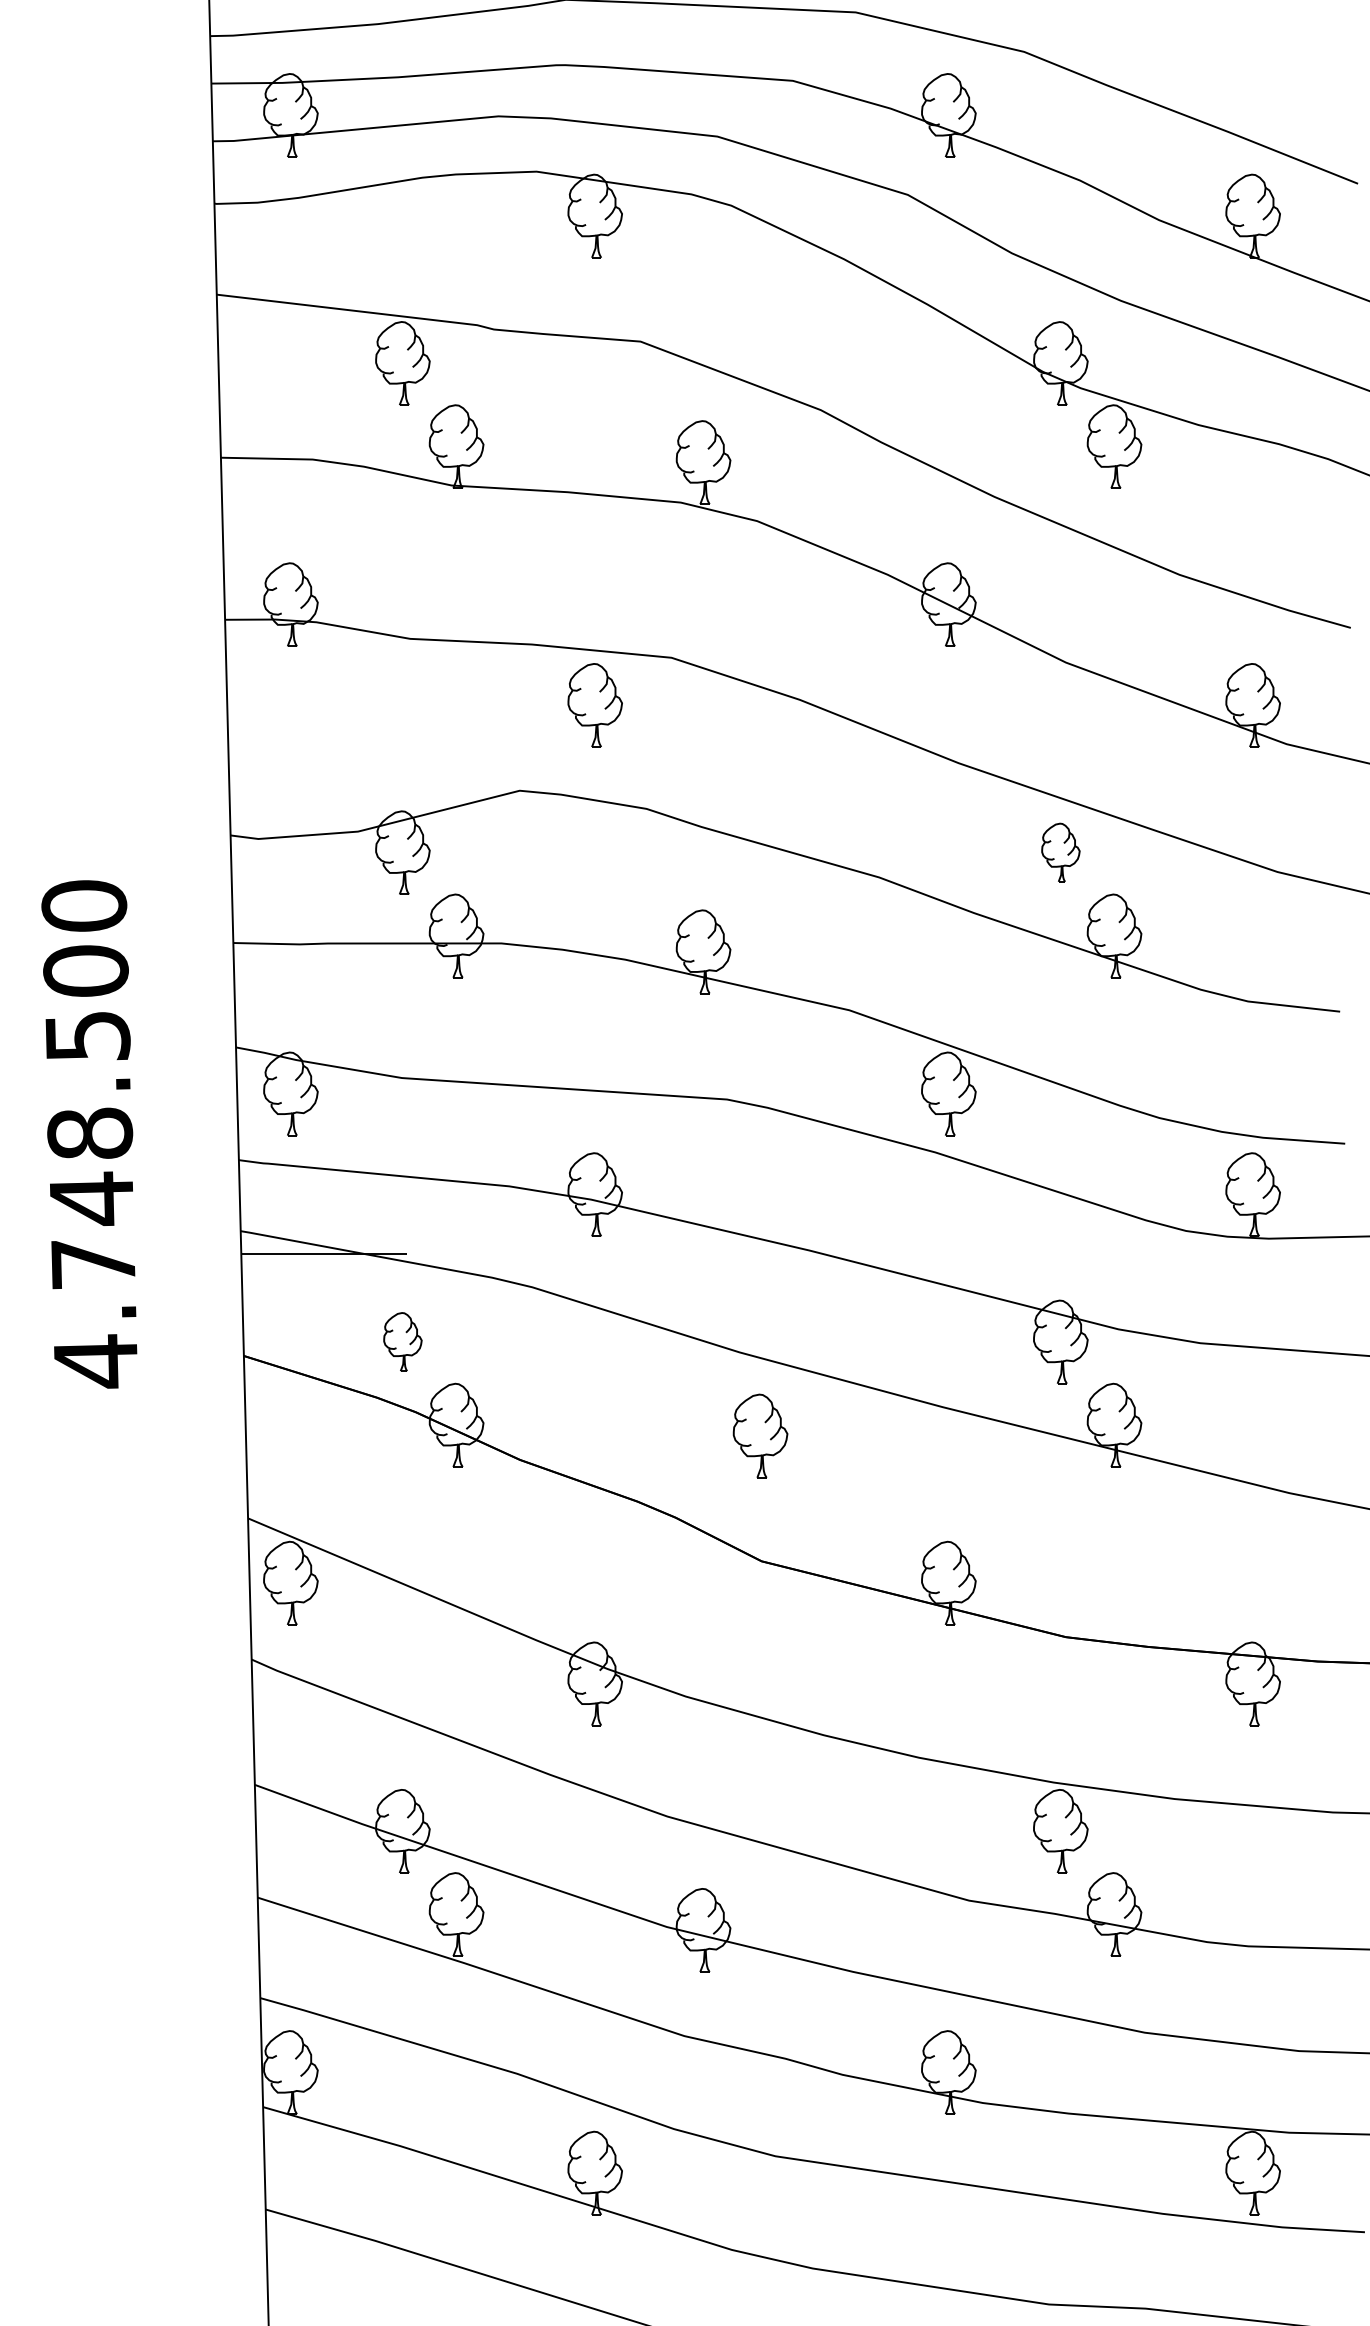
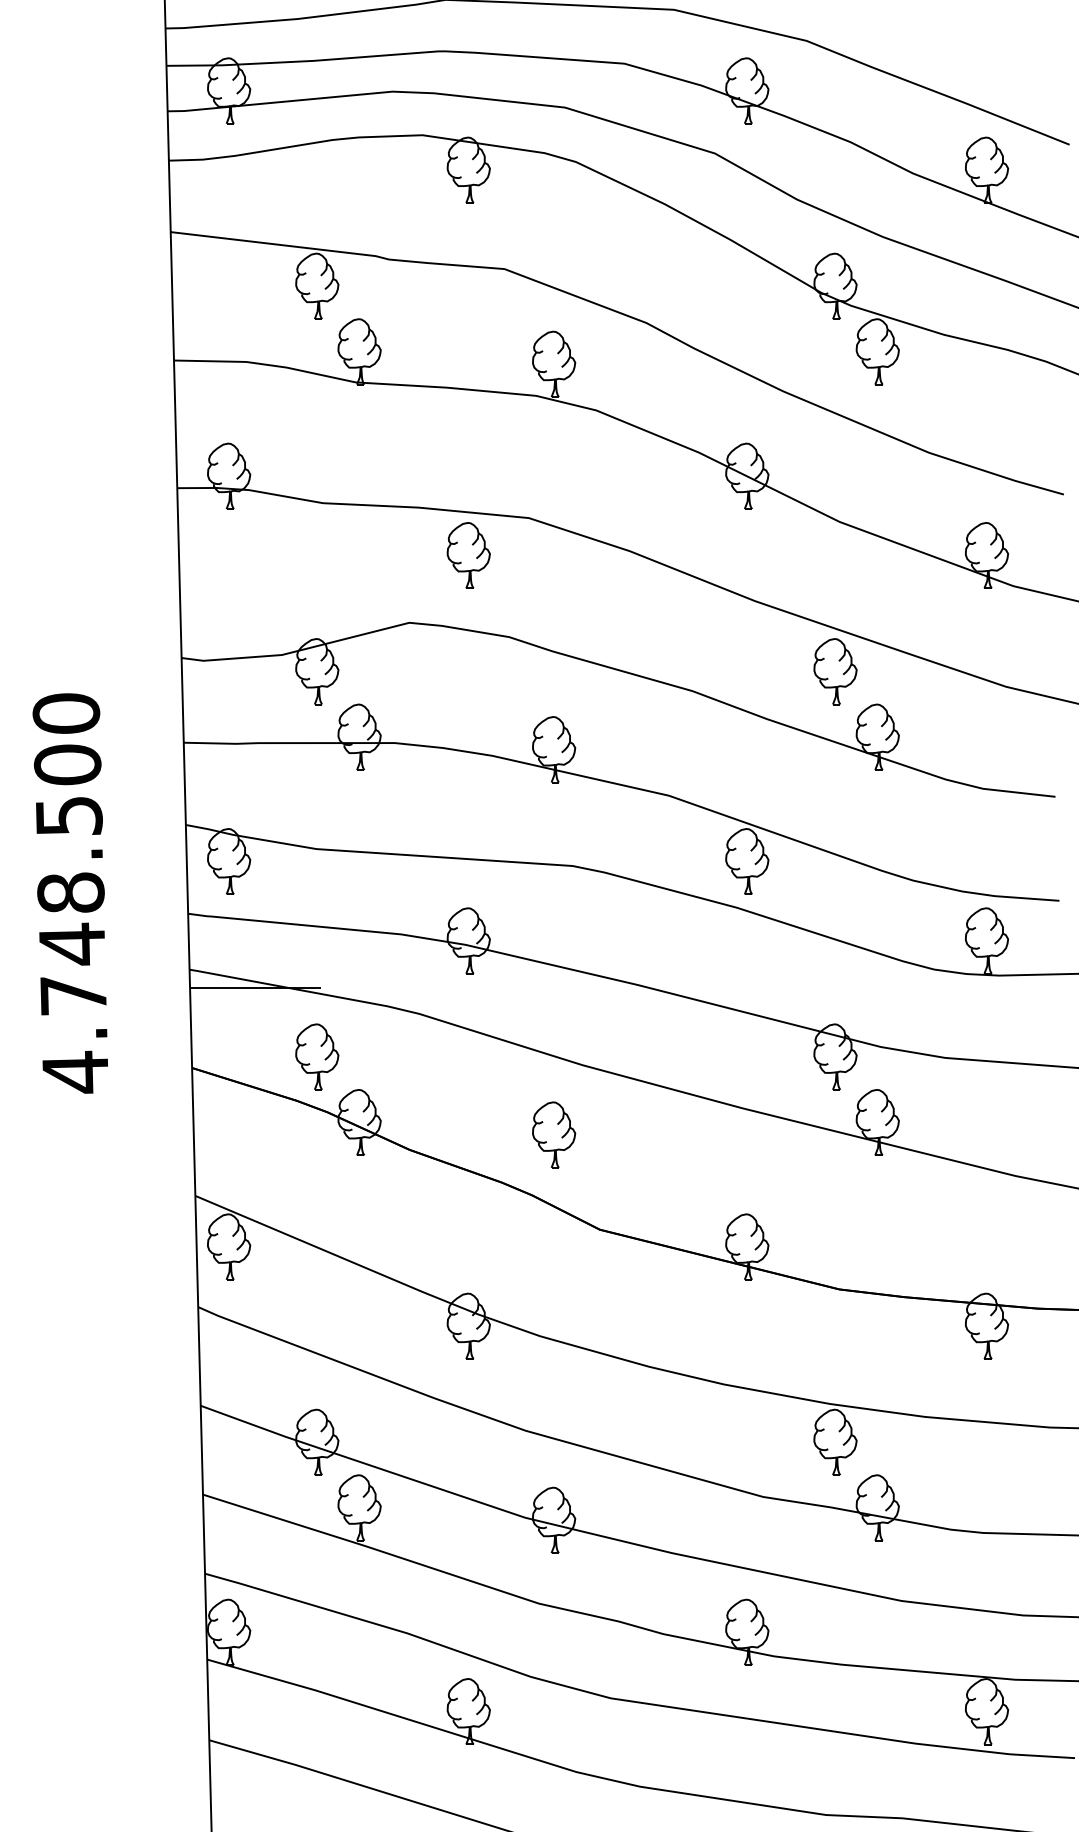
part: (1060, 852) -> (835, 671), size x1.43
part: (402, 1341) -> (317, 1056), size x1.43
part: (760, 1435) -> (554, 1134), moved

